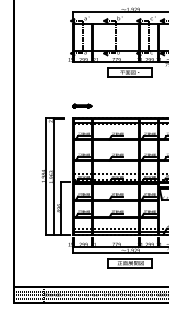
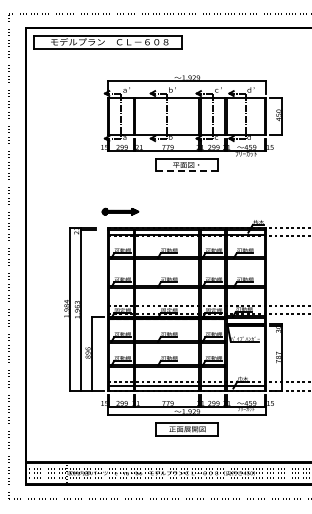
line: (130, 77) -> (186, 171), solid -> dashed
part: (82, 106) -> (120, 211), size x1.4

